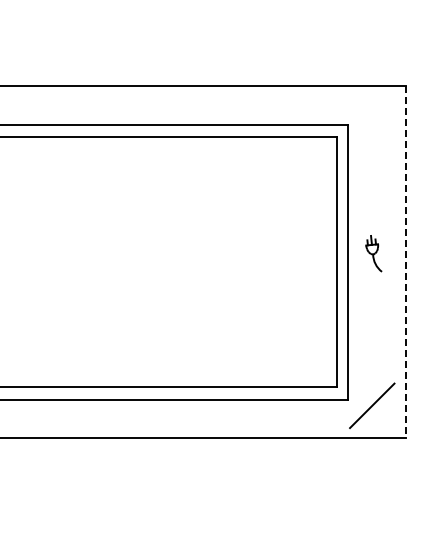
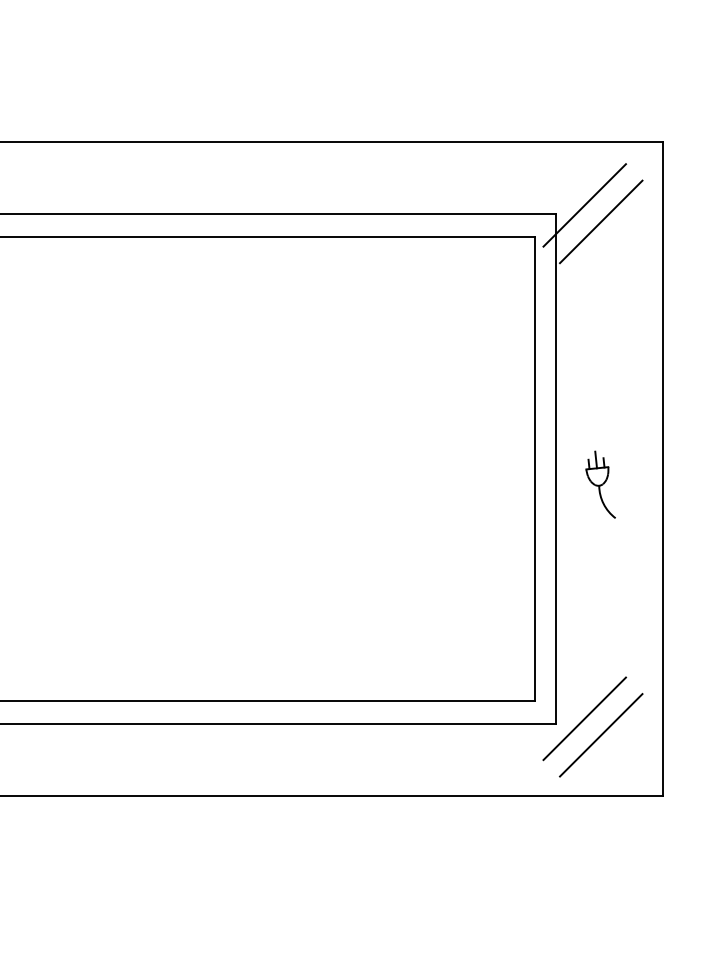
line: (363, 119) -> (585, 204), added
line: (372, 128) -> (601, 220), added
part: (373, 253) -> (599, 484), moved
line: (405, 262) -> (662, 469), dashed -> solid
line: (363, 396) -> (585, 717), added

